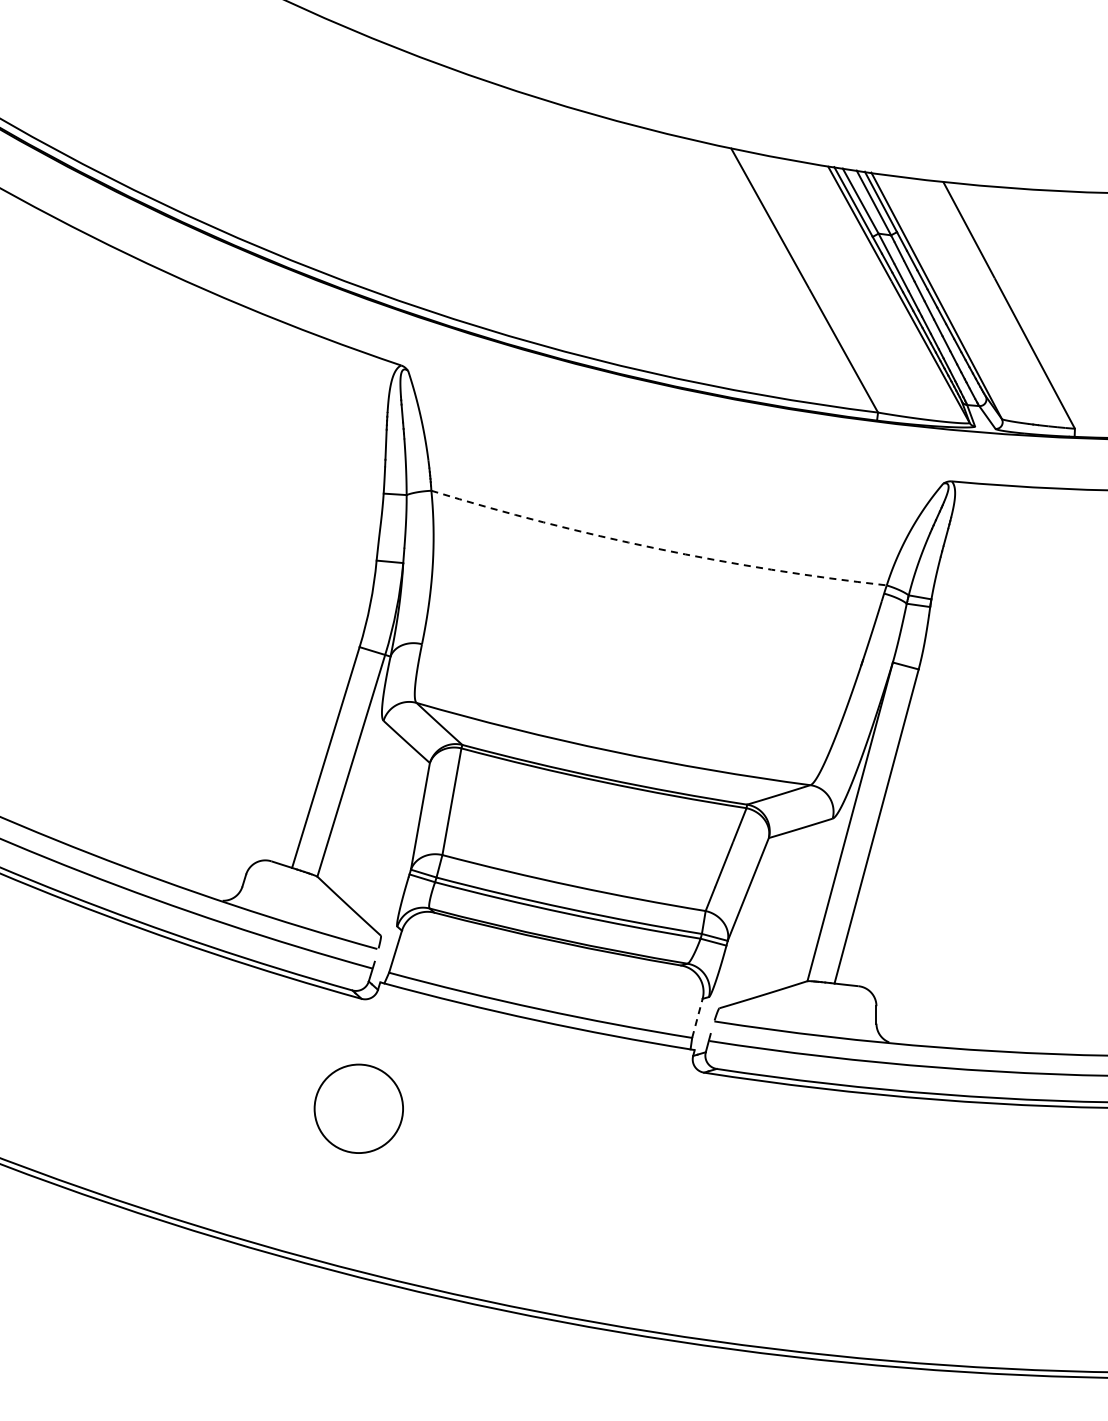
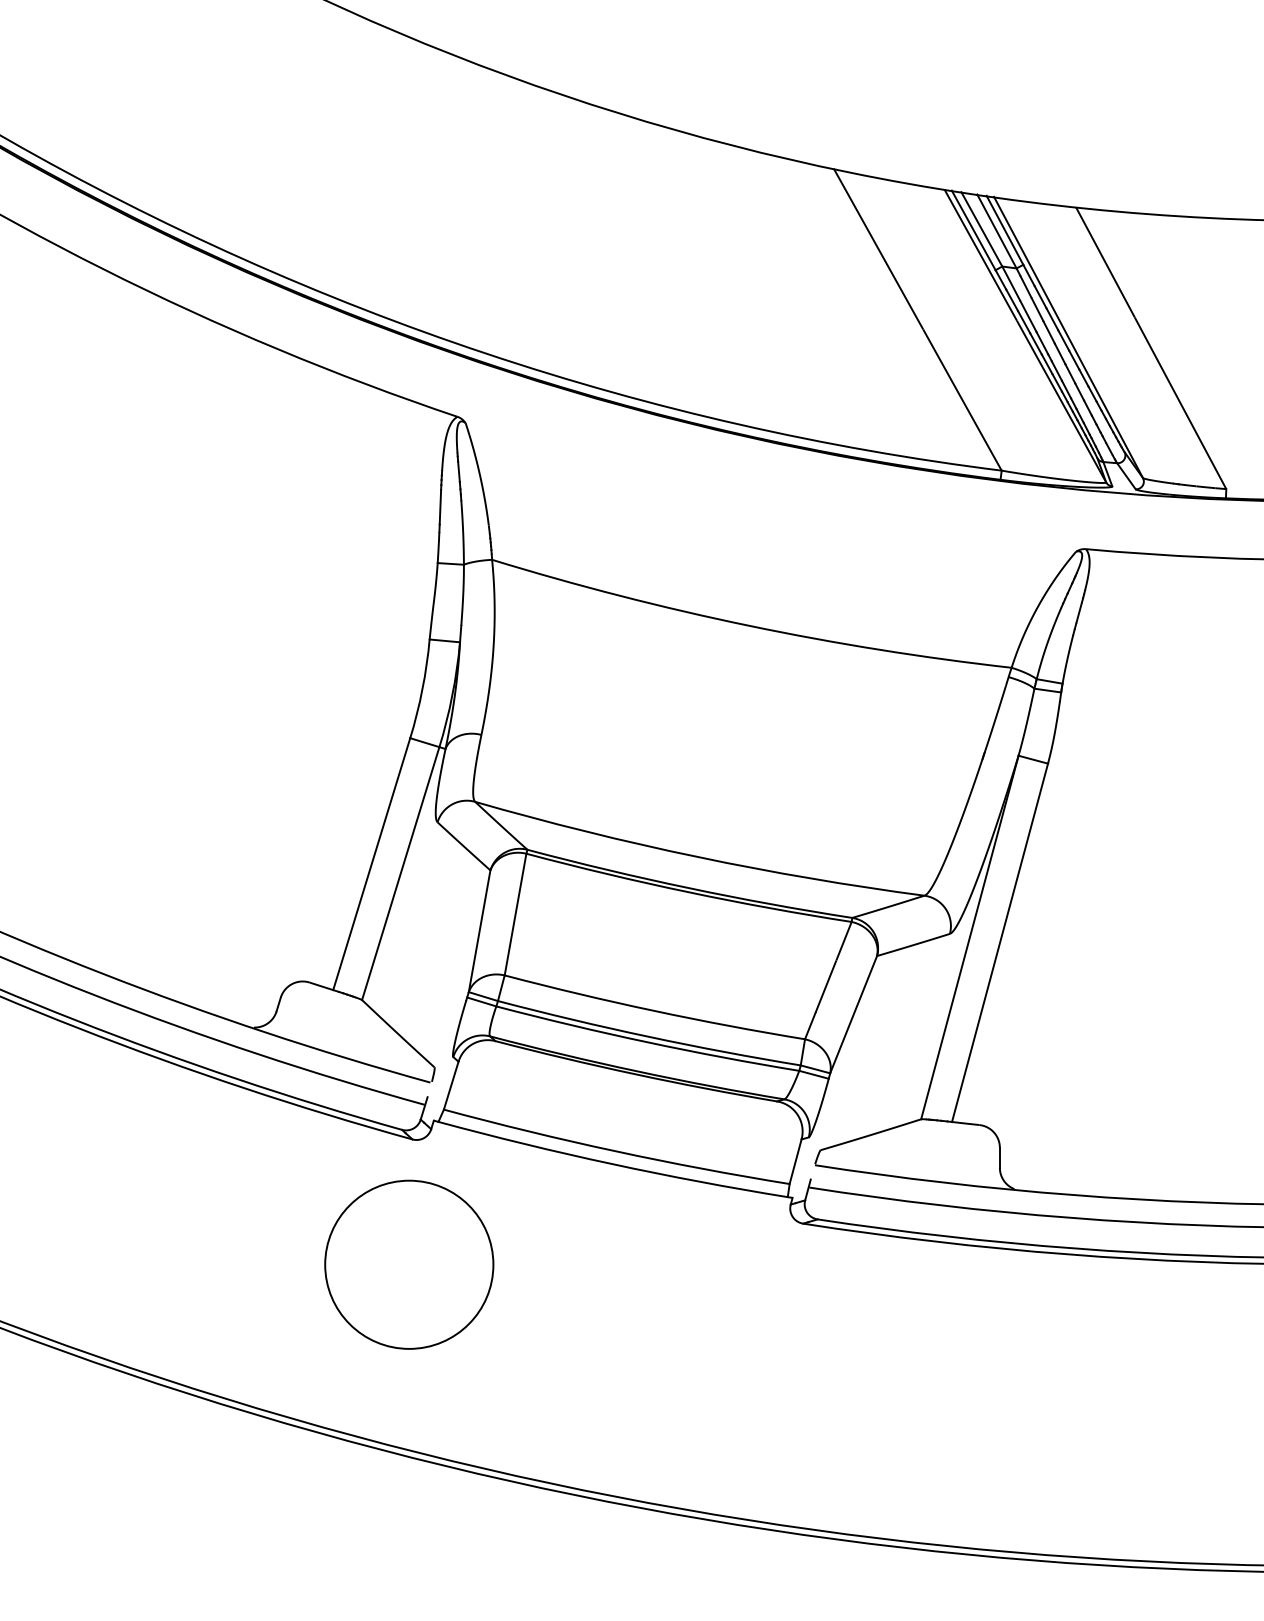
arc: (656, 548) -> (748, 625), dashed -> solid
line: (697, 1017) -> (795, 1160), dashed -> solid
circle: (358, 1108) -> (408, 1264), size x1.67

